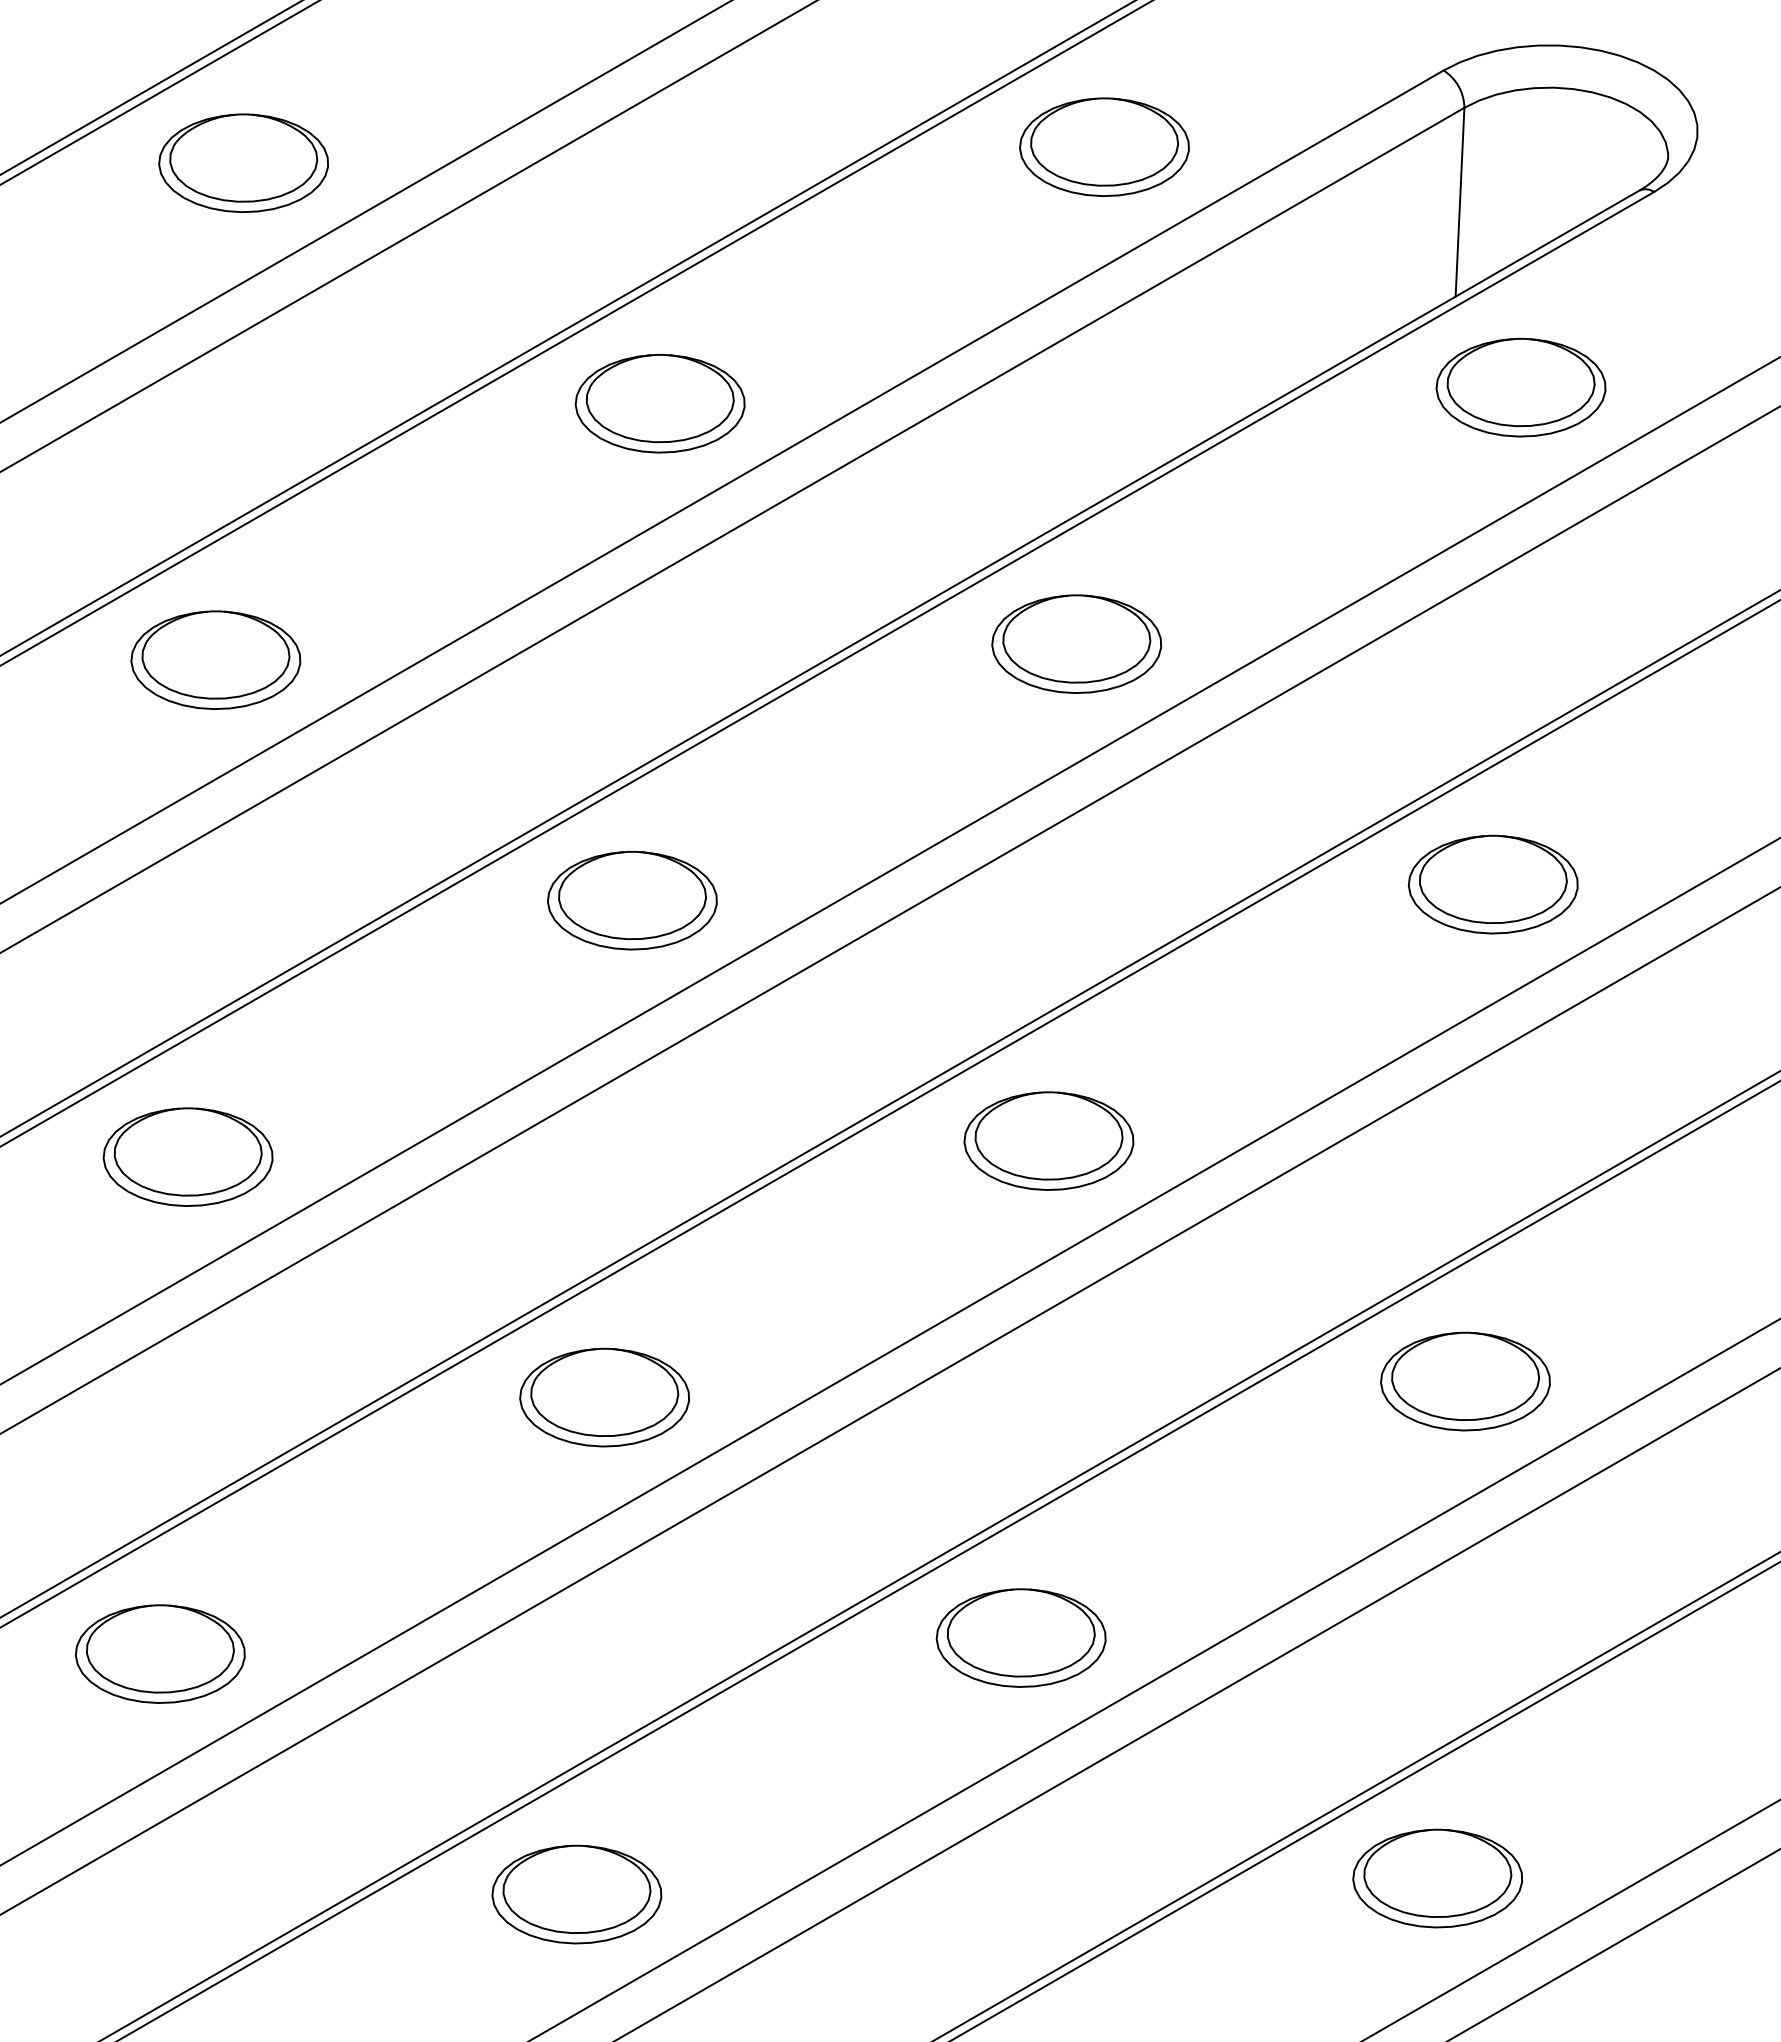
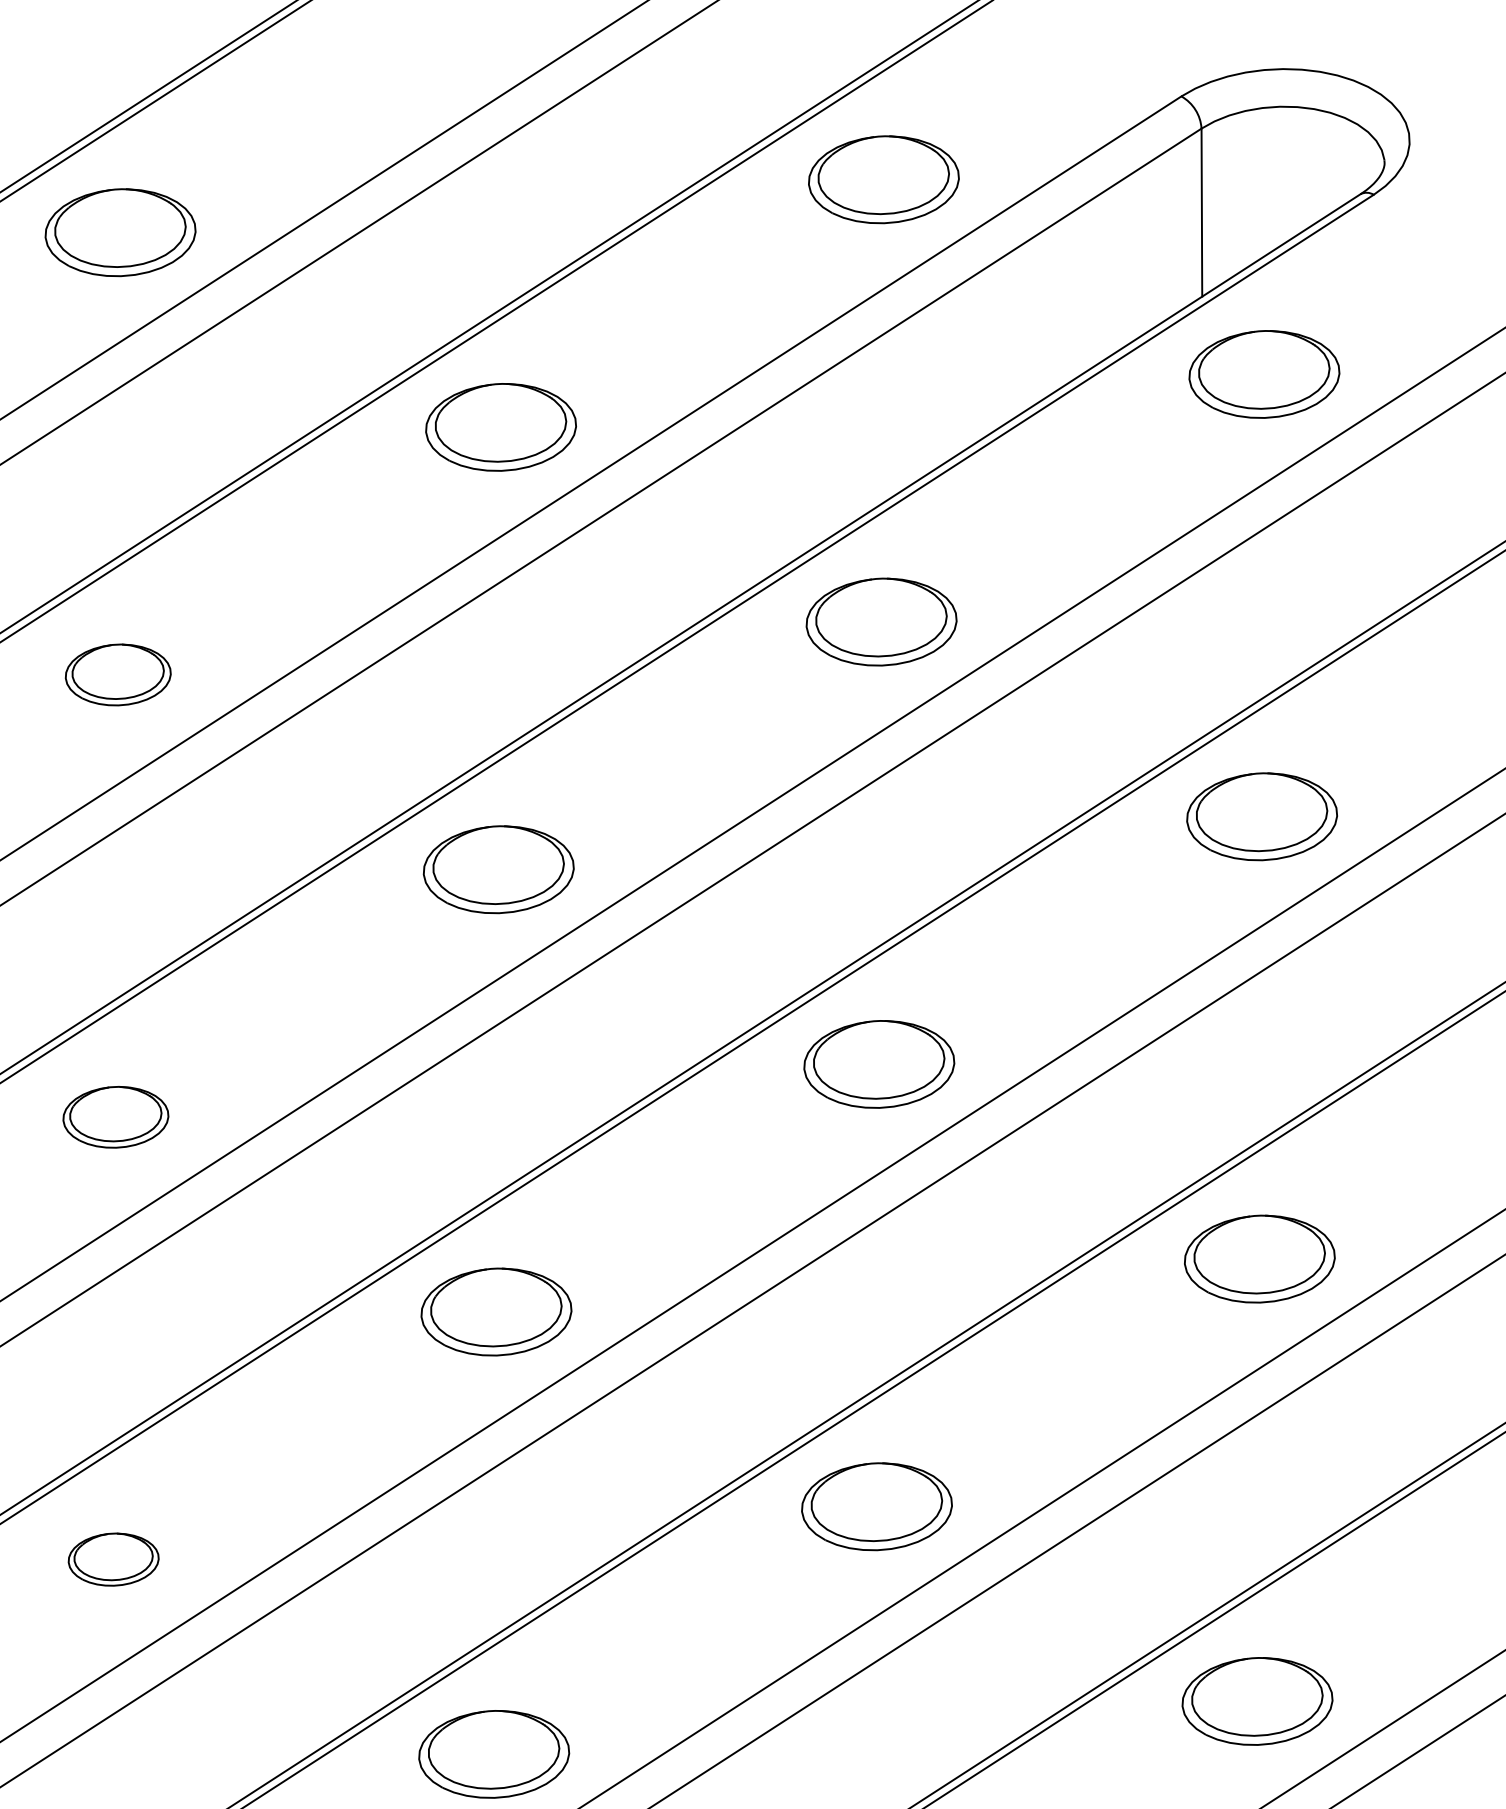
part: (215, 659) -> (117, 674), size x0.7
part: (187, 1156) -> (115, 1116), size x0.7
part: (160, 1653) -> (113, 1559), size x0.6

